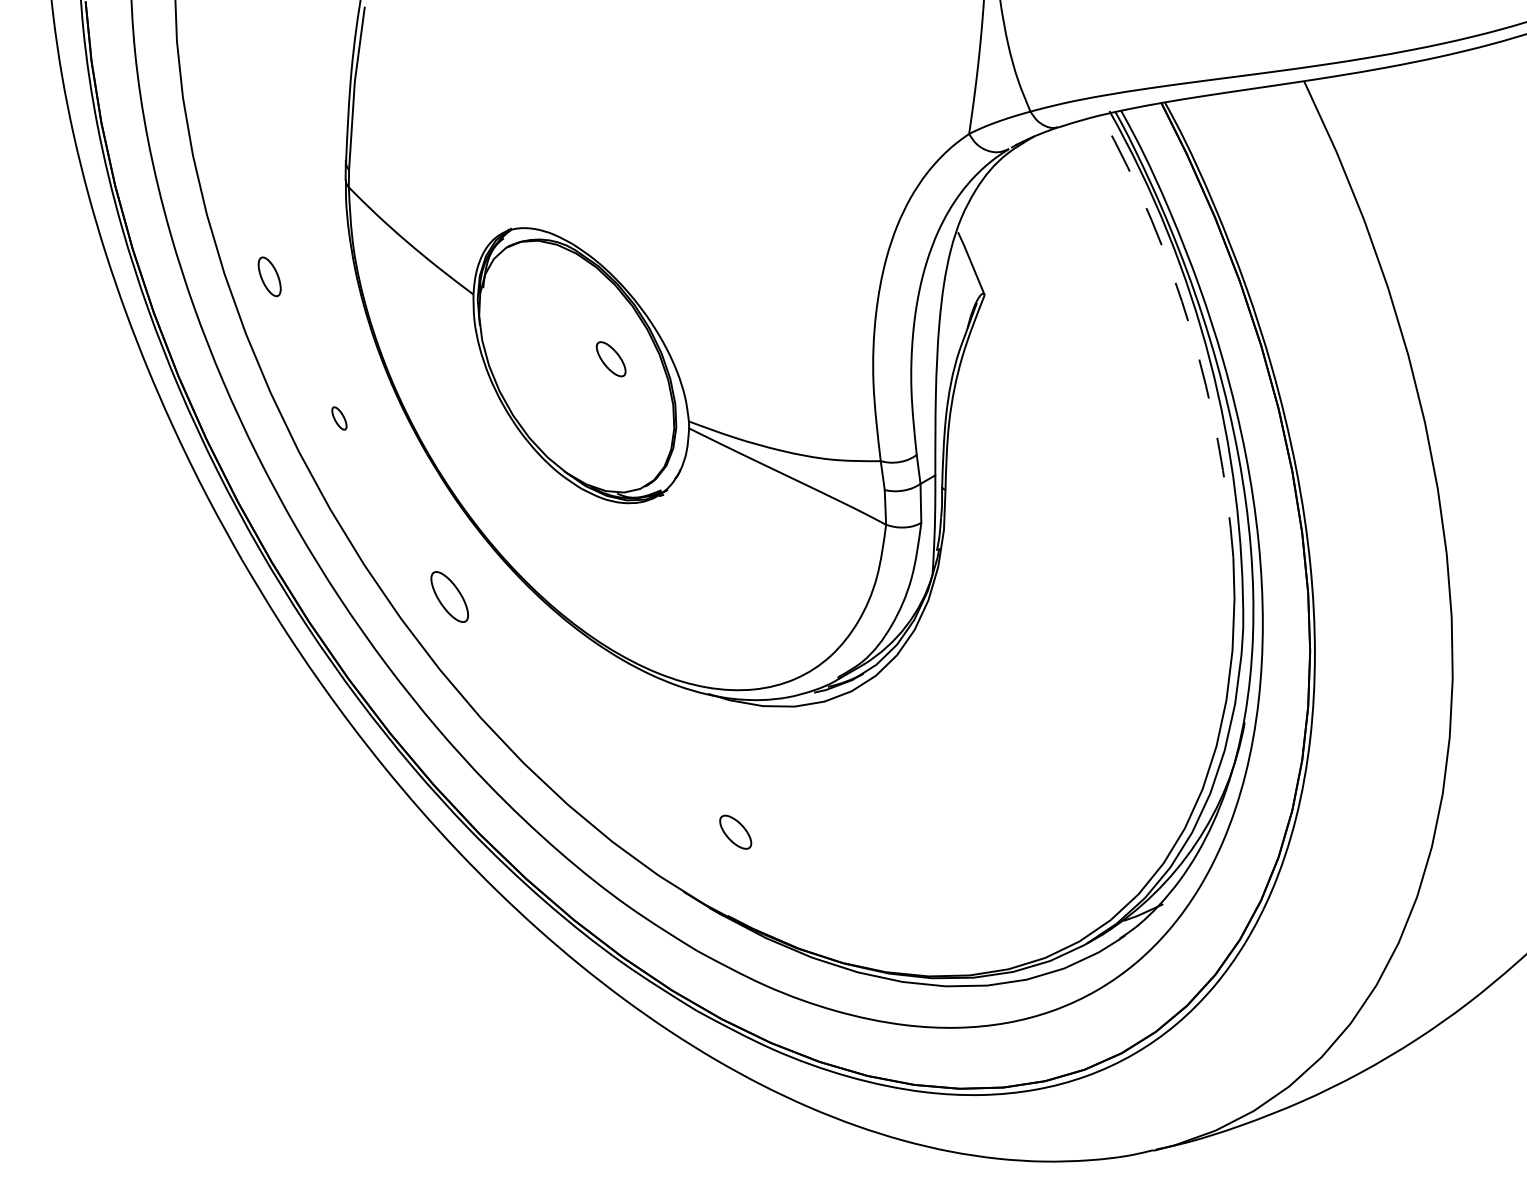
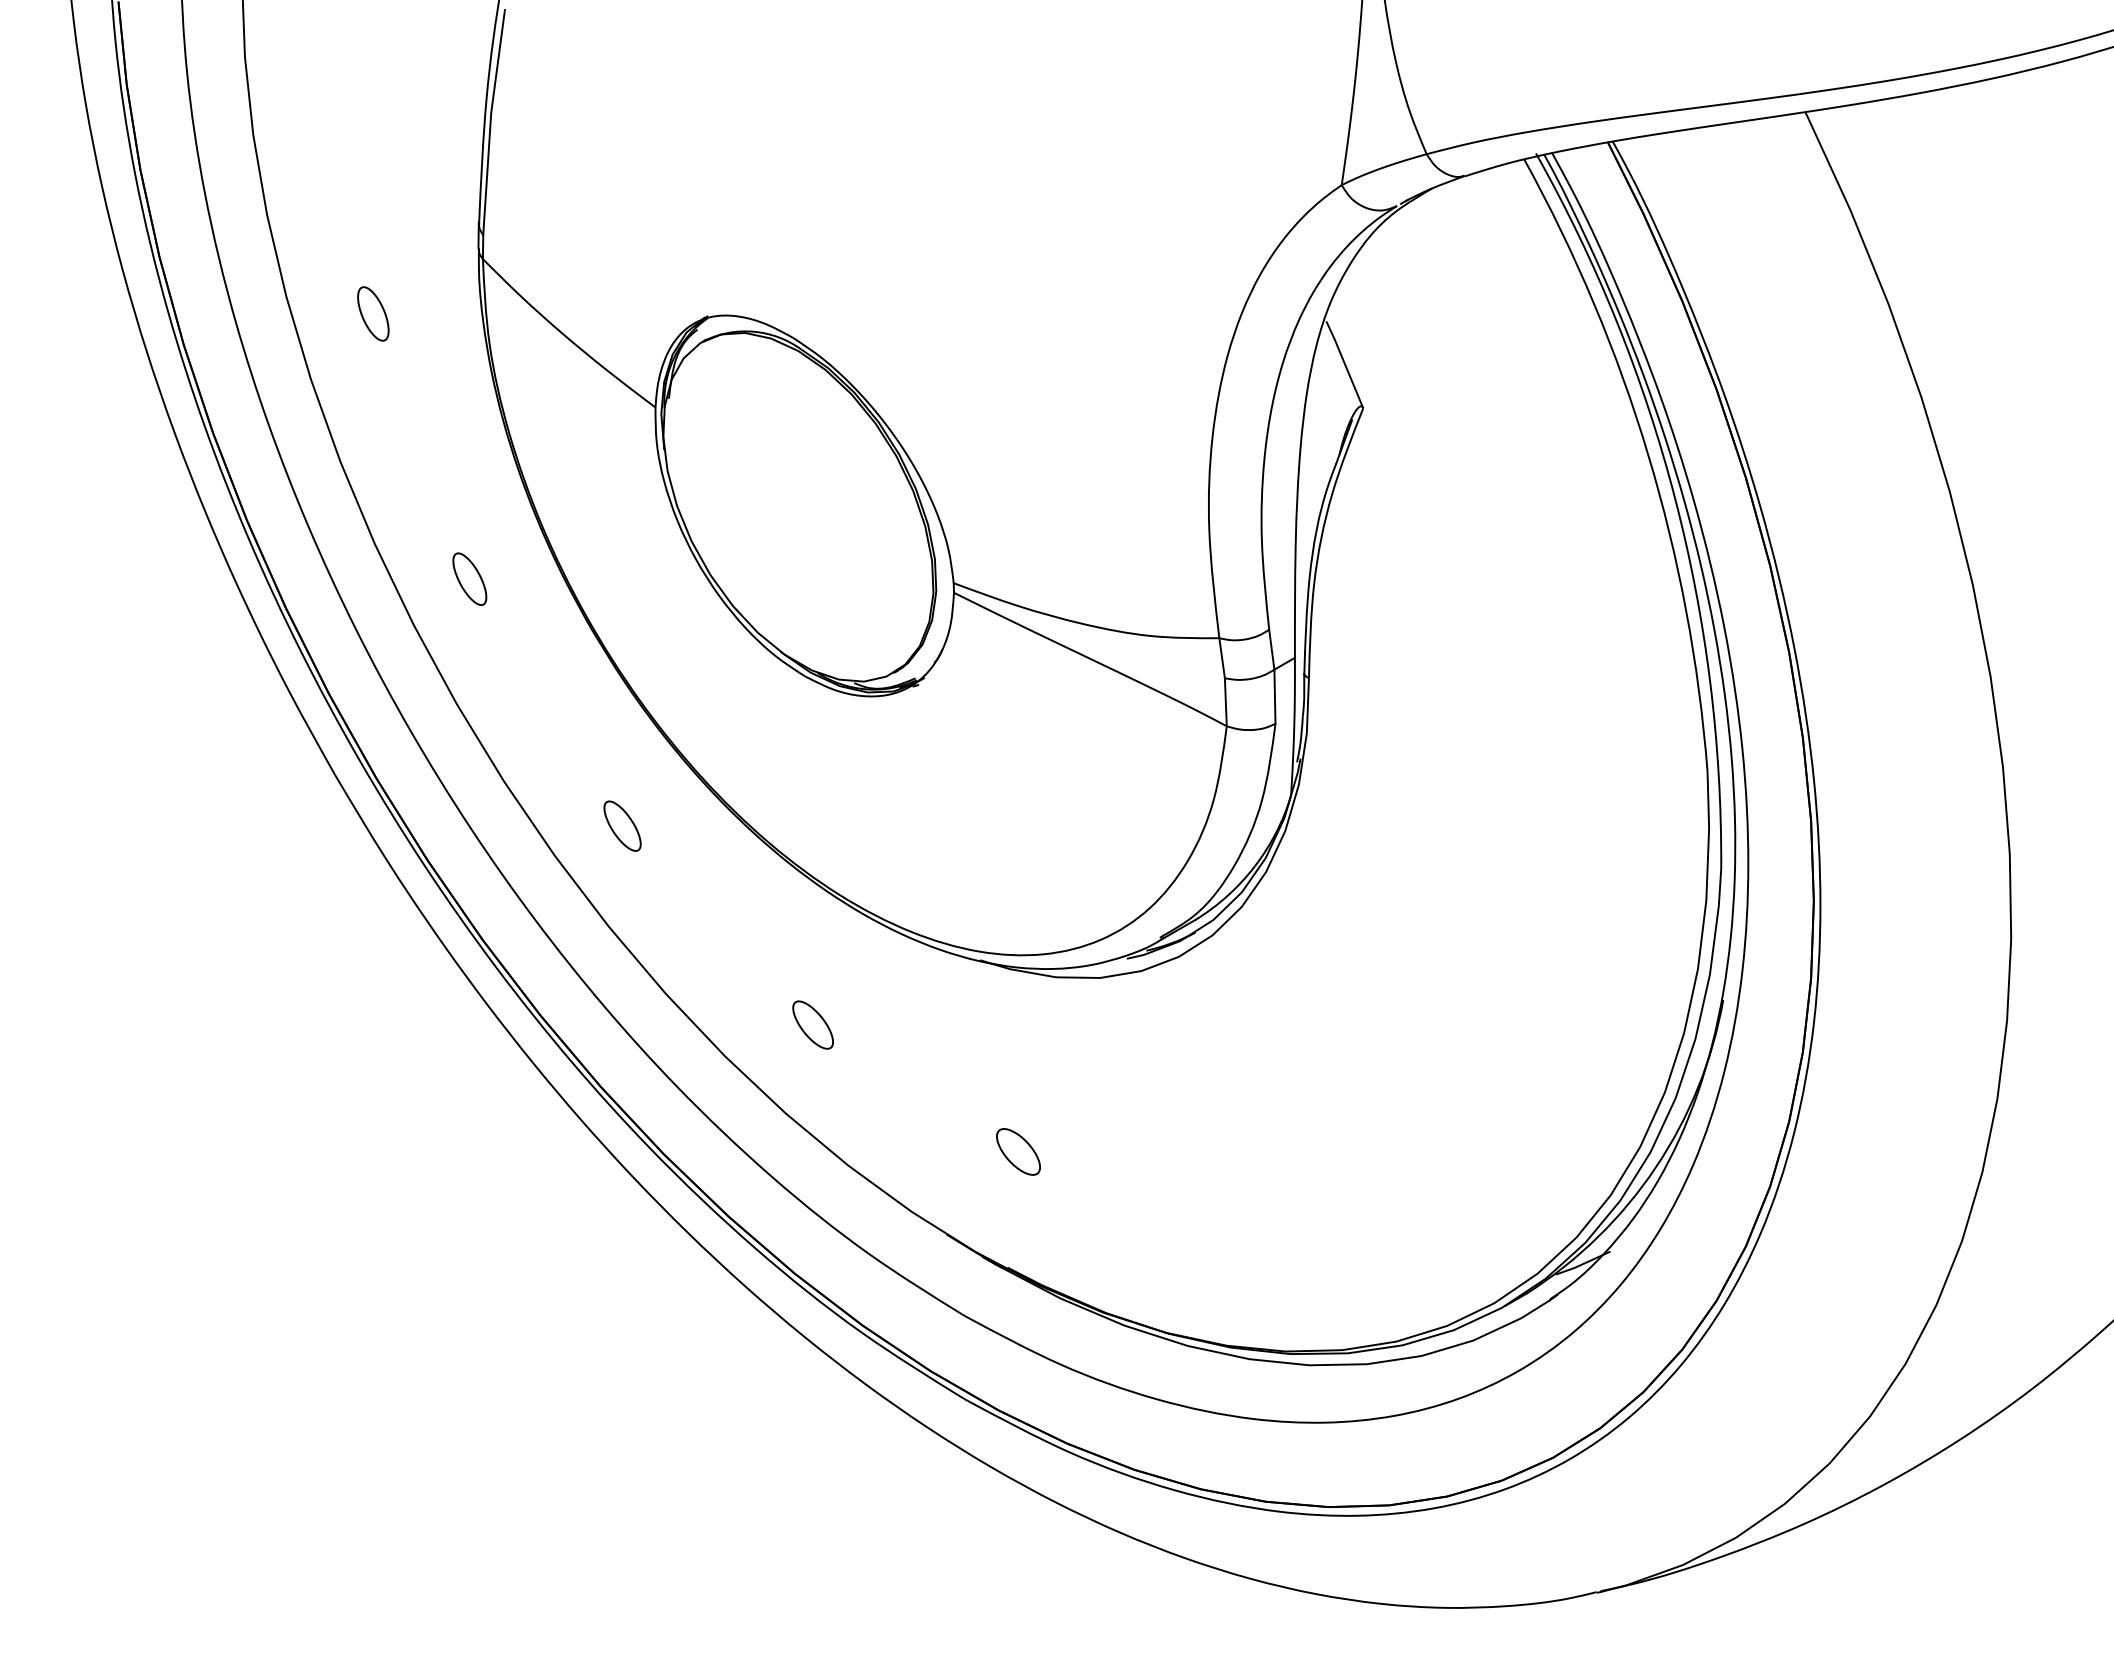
part: (269, 276) -> (373, 313), moved
arc: (1190, 329) -> (1648, 455), dashed -> solid
part: (610, 358) -> (812, 1024), moved
part: (339, 418) -> (469, 578), size x1.67
part: (449, 596) -> (622, 825), size x0.71

